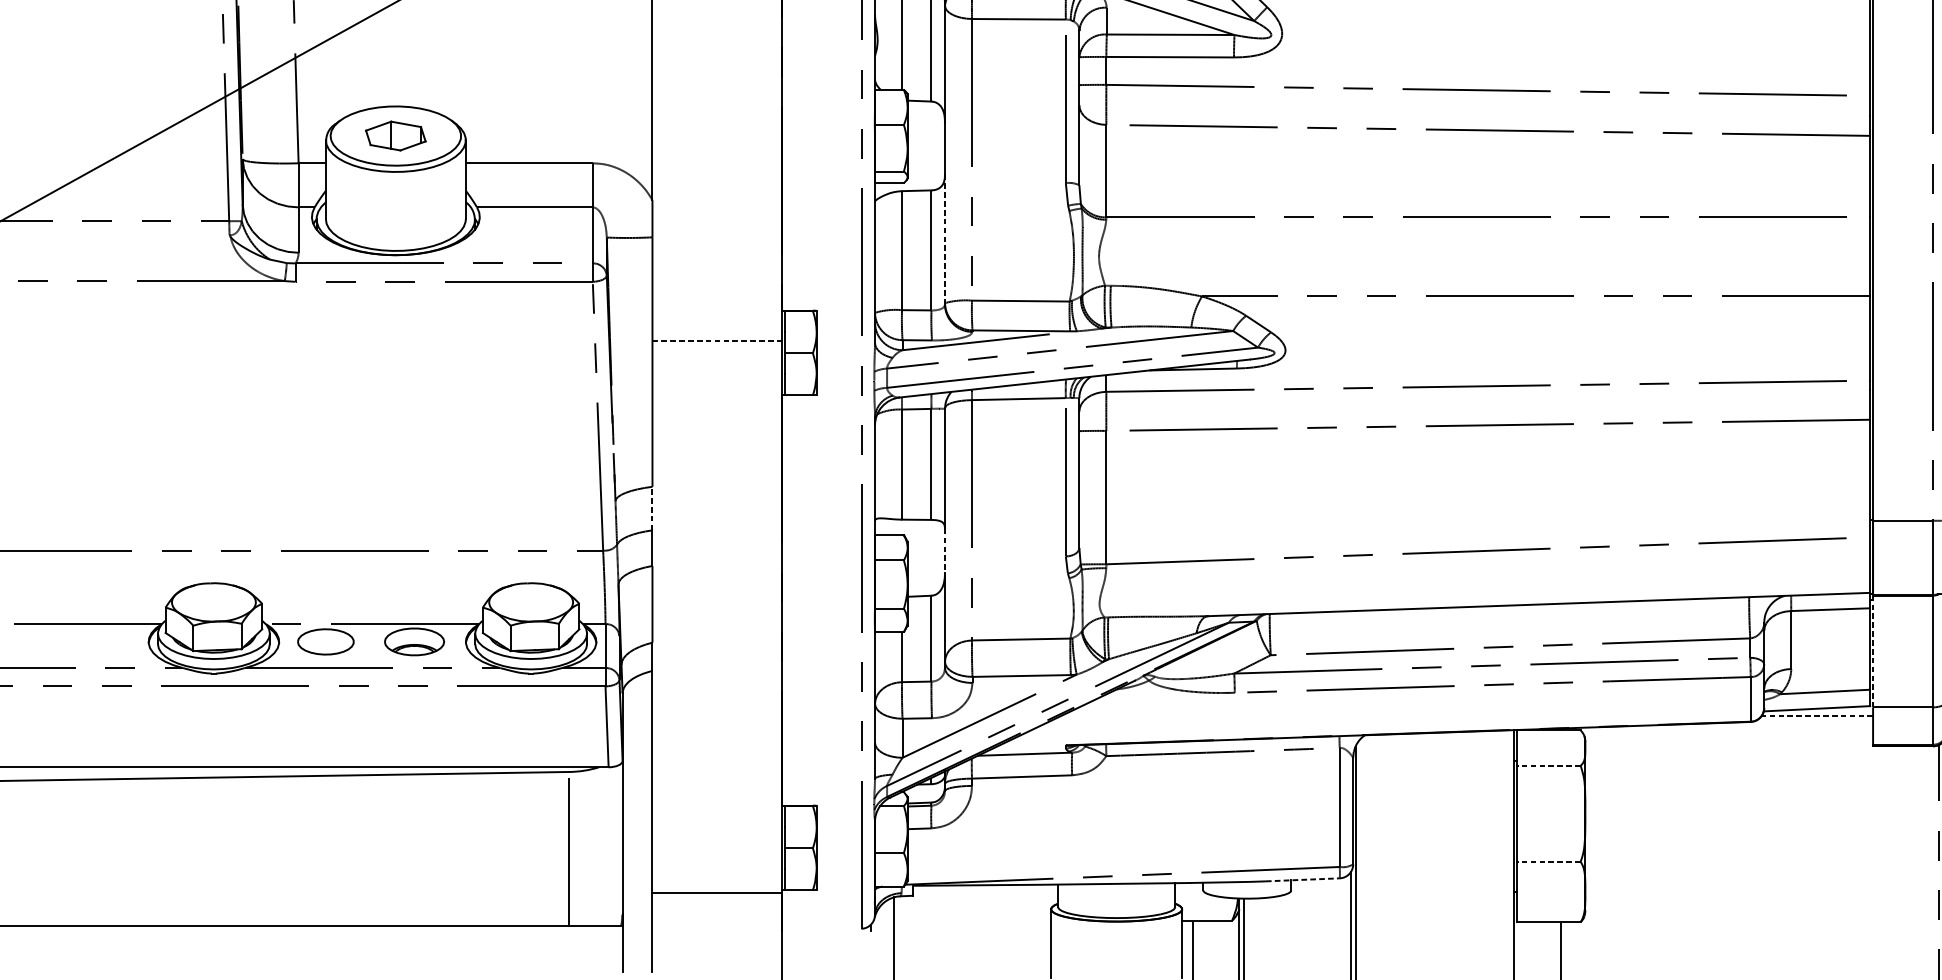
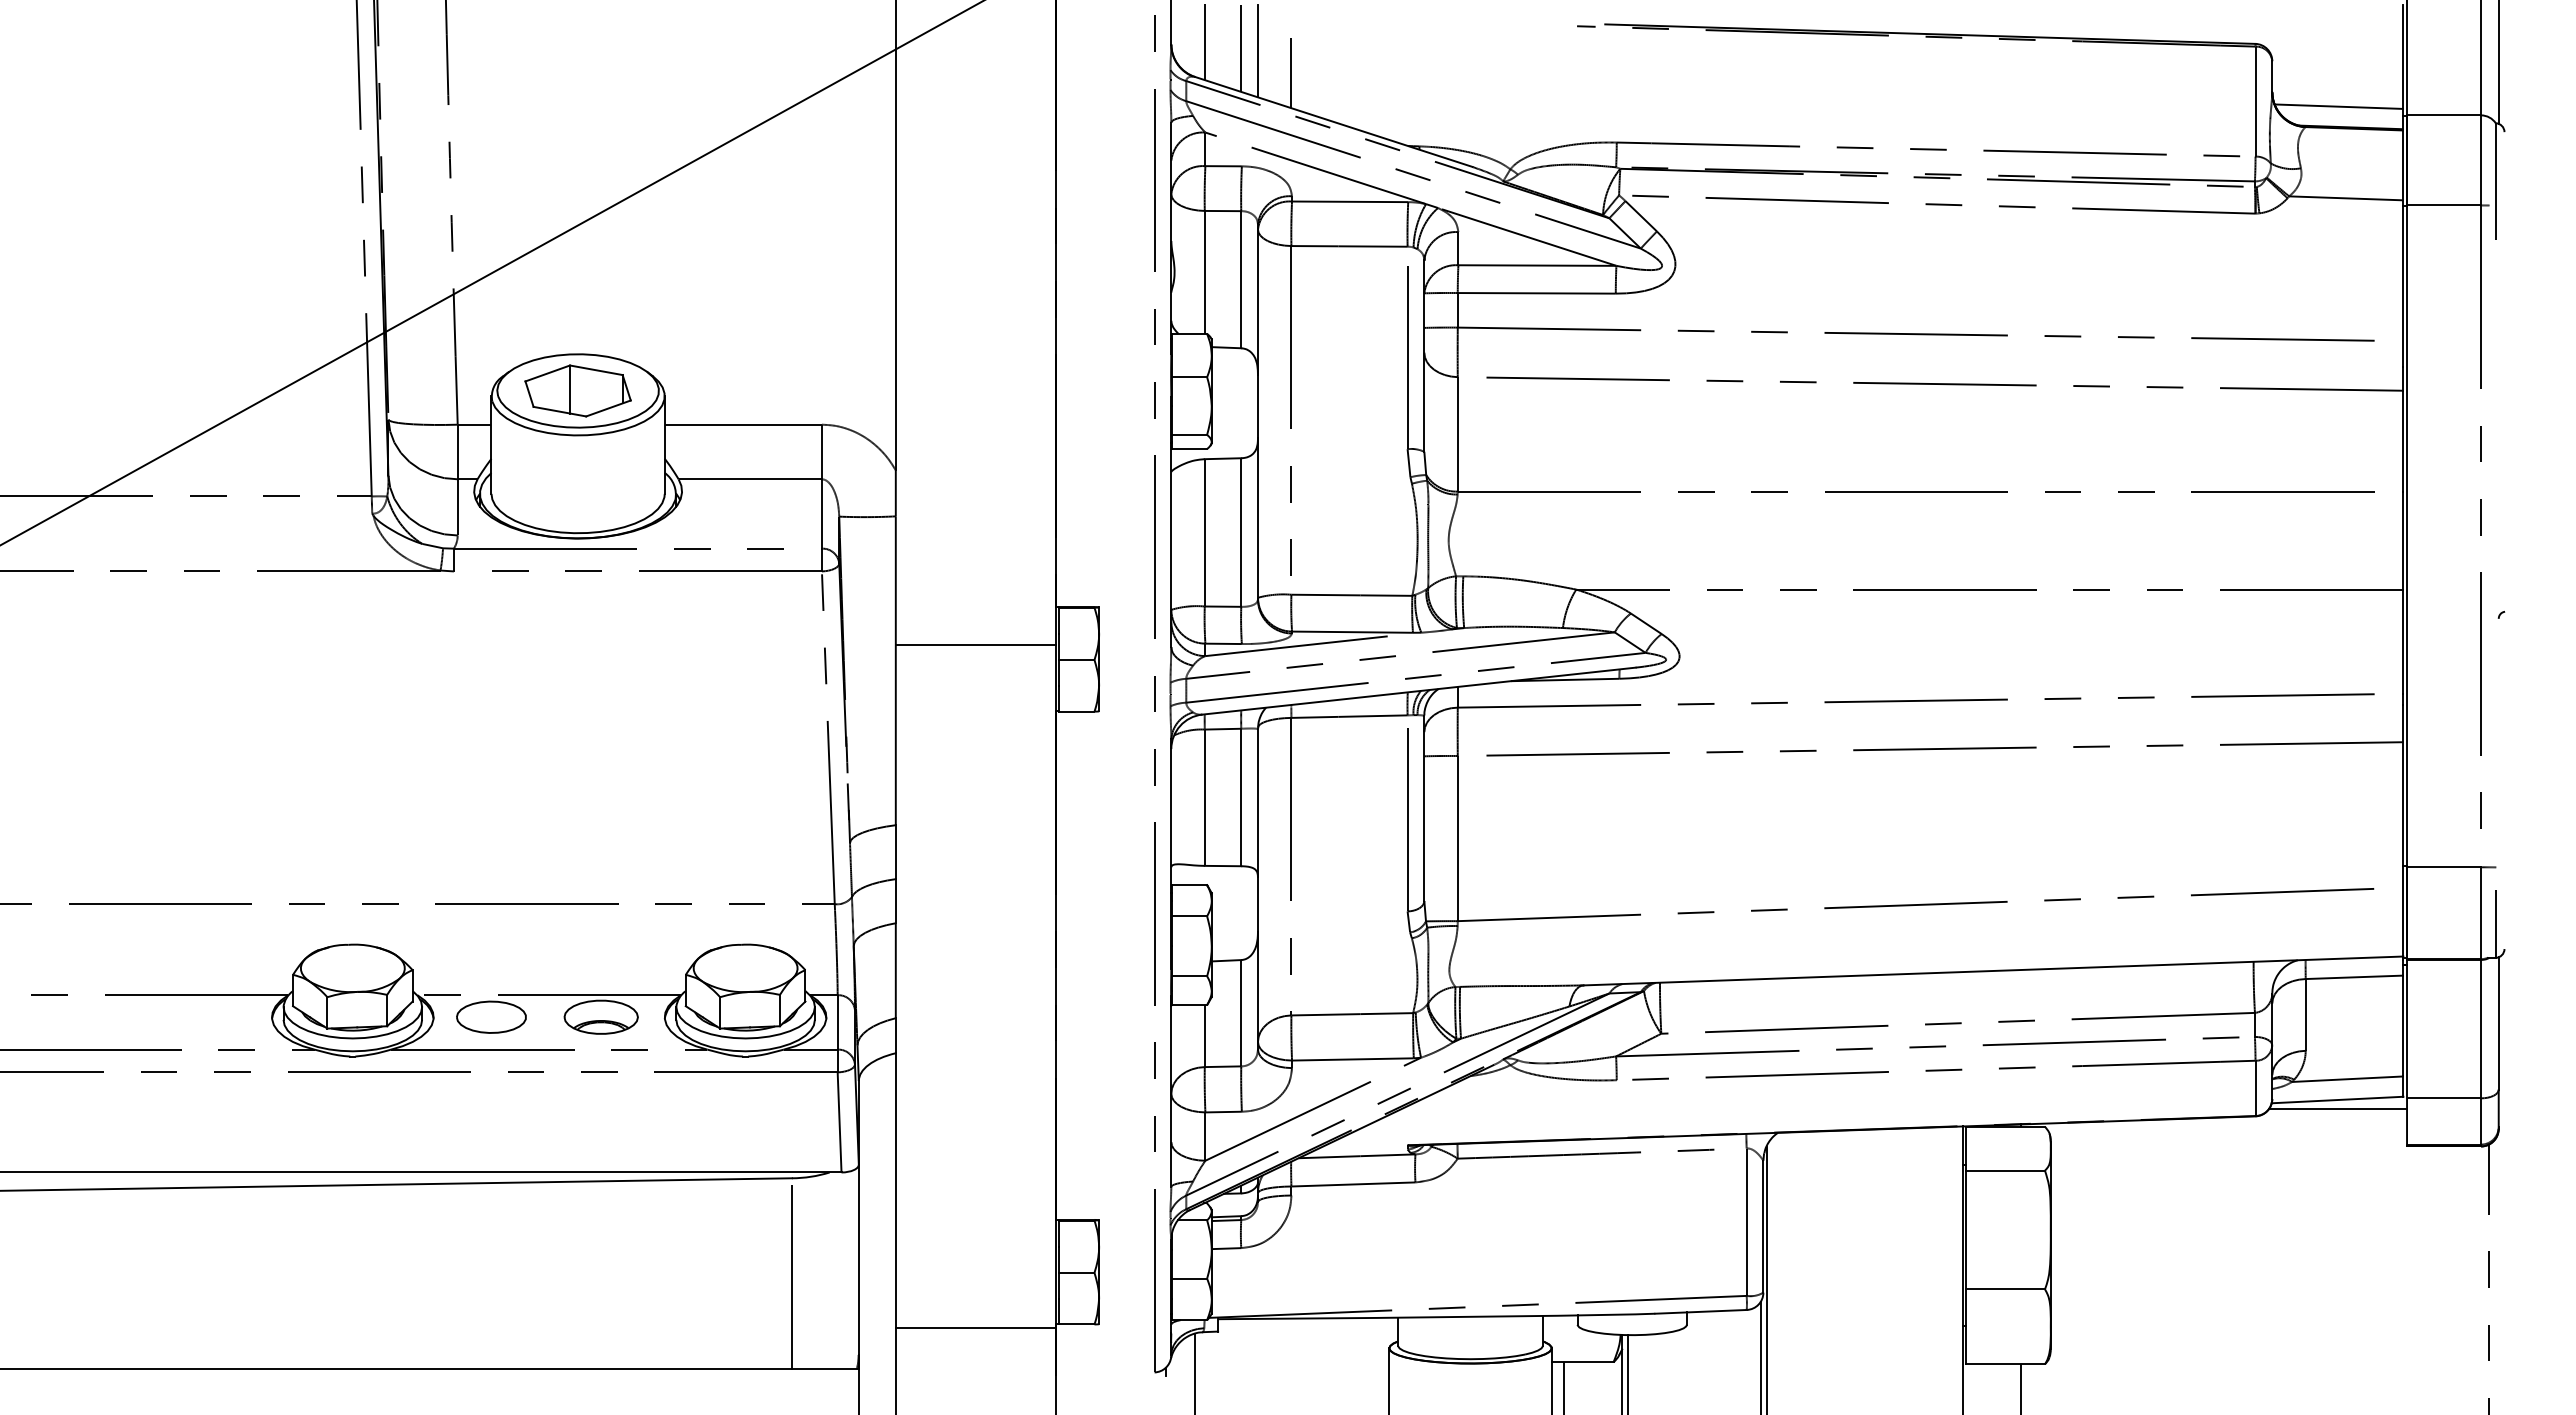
part: (395, 135) -> (577, 390), size x1.43
line: (944, 239) -> (1257, 519), dashed -> solid
line: (716, 340) -> (975, 644), dashed -> solid
line: (652, 508) -> (895, 852), dashed -> solid
line: (944, 550) -> (1257, 904), dashed -> solid
line: (1873, 651) -> (2407, 1029), dashed -> solid
line: (1817, 715) -> (2338, 1108), dashed -> solid
line: (1548, 765) -> (2005, 1170), dashed -> solid
line: (1548, 861) -> (2005, 1289), dashed -> solid
line: (1303, 879) -> (1701, 1311), dashed -> solid

